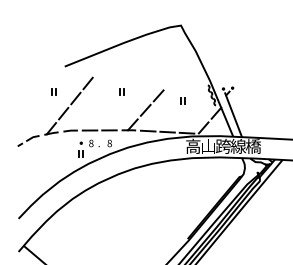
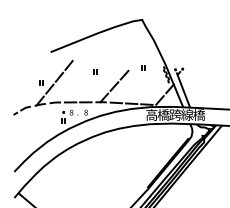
part: (53, 91) -> (41, 82), moved
part: (182, 100) -> (143, 67), moved
text: (207, 145) -> (162, 114), 山 -> 橋

